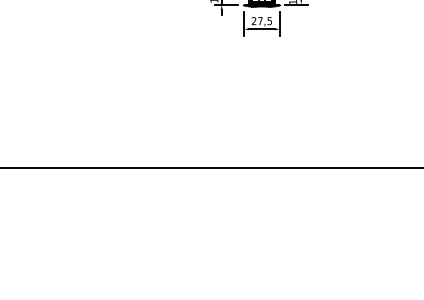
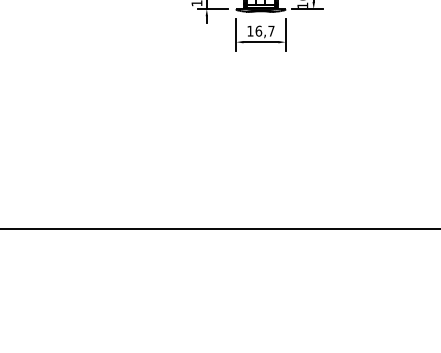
text: (261, 21) -> (260, 31), 27,5 -> 16,7

